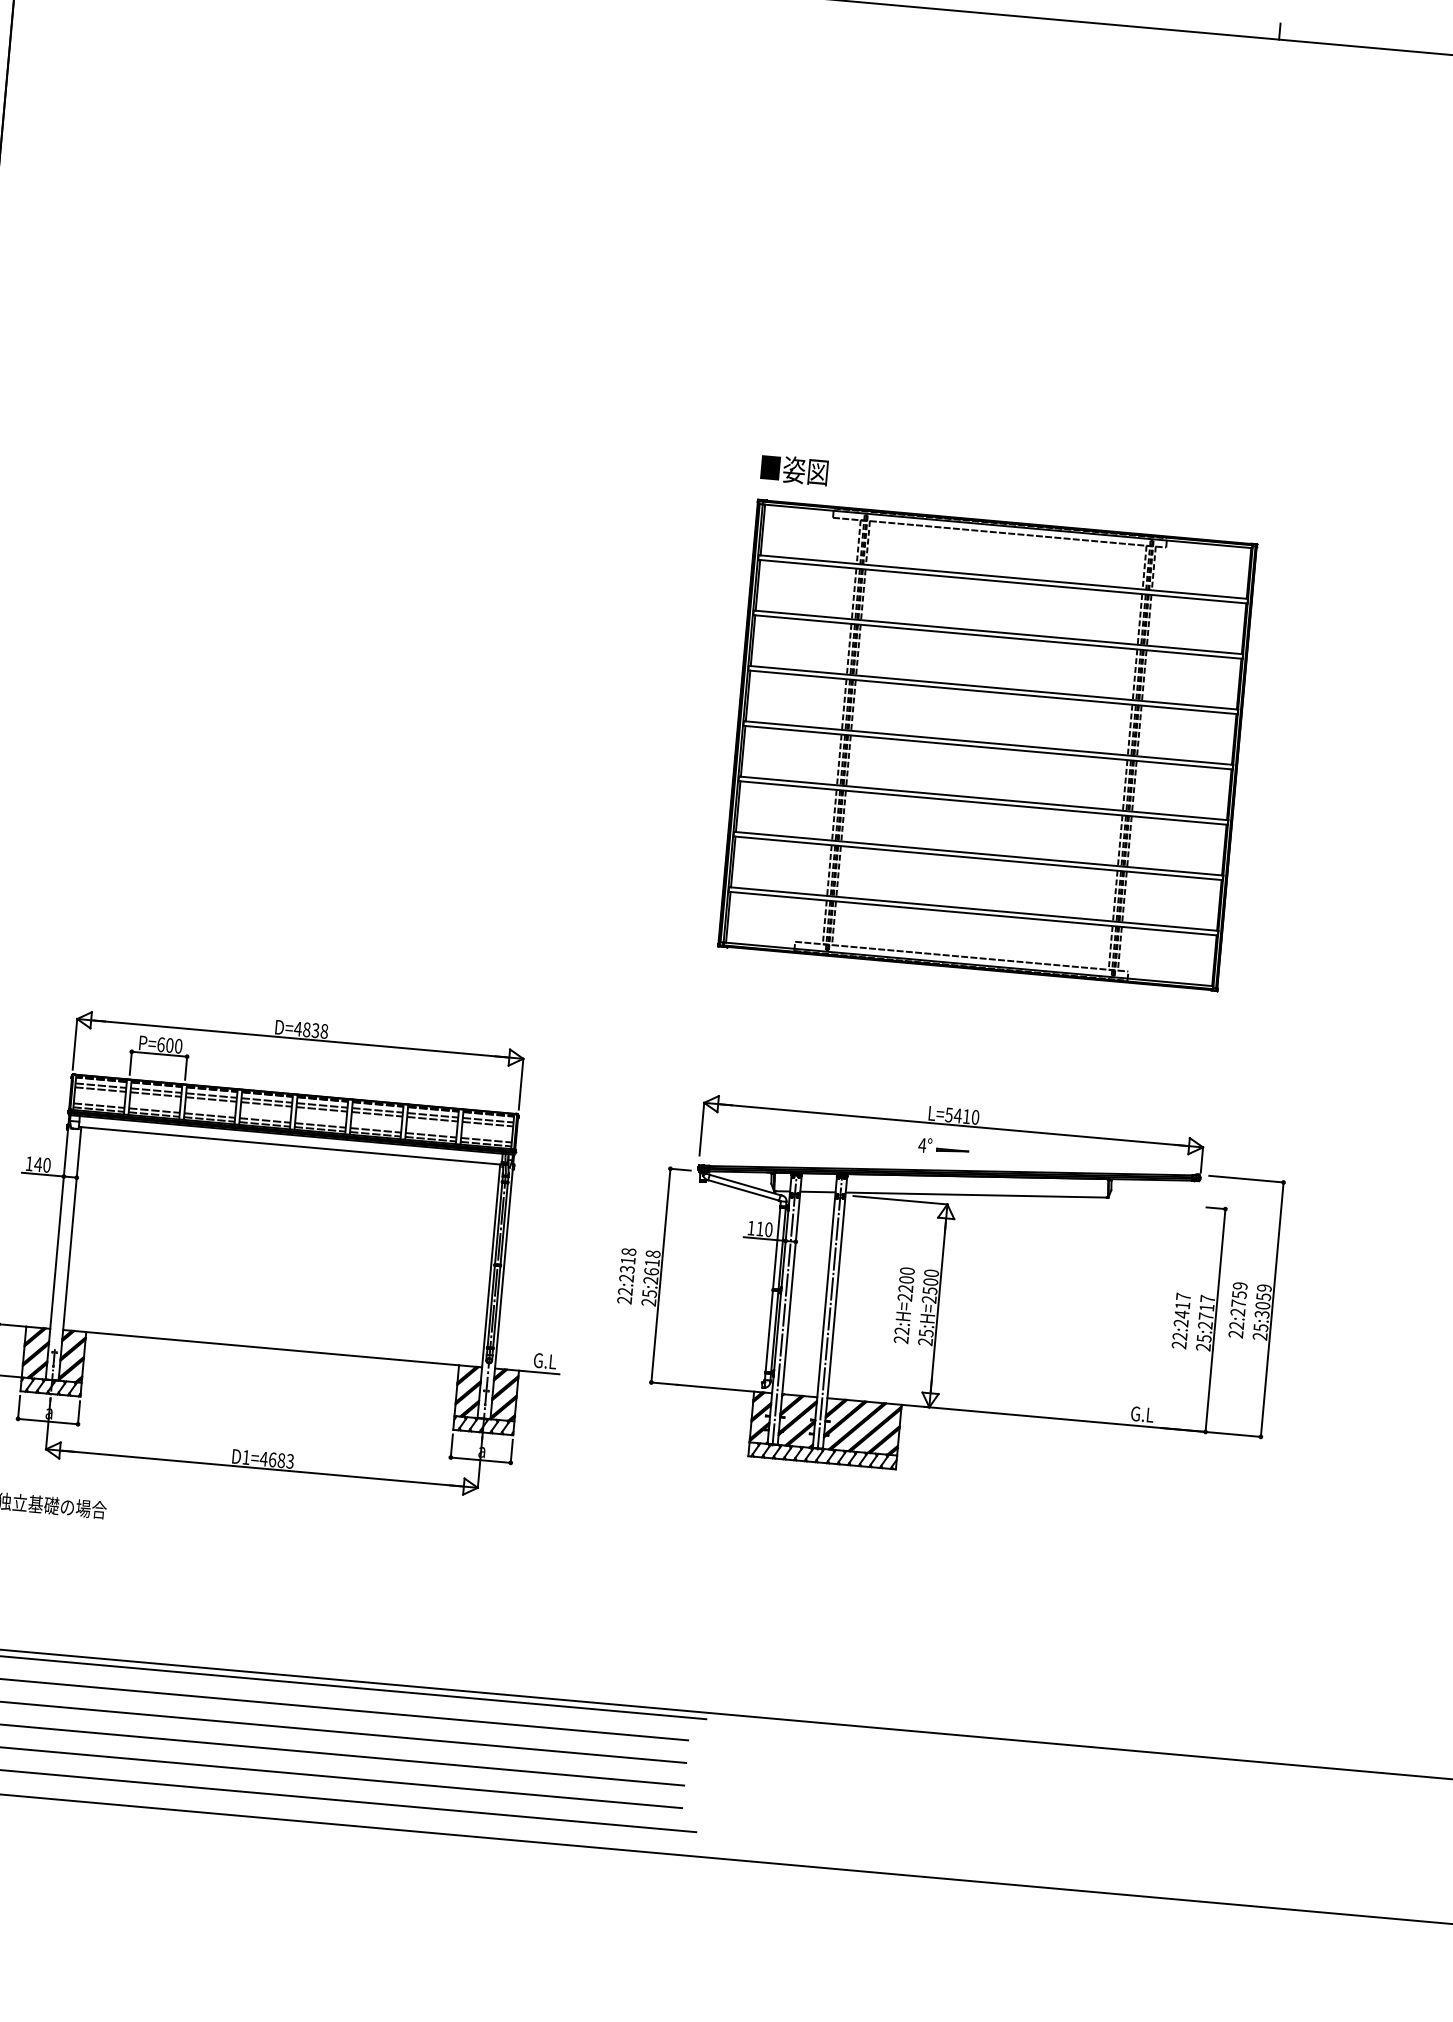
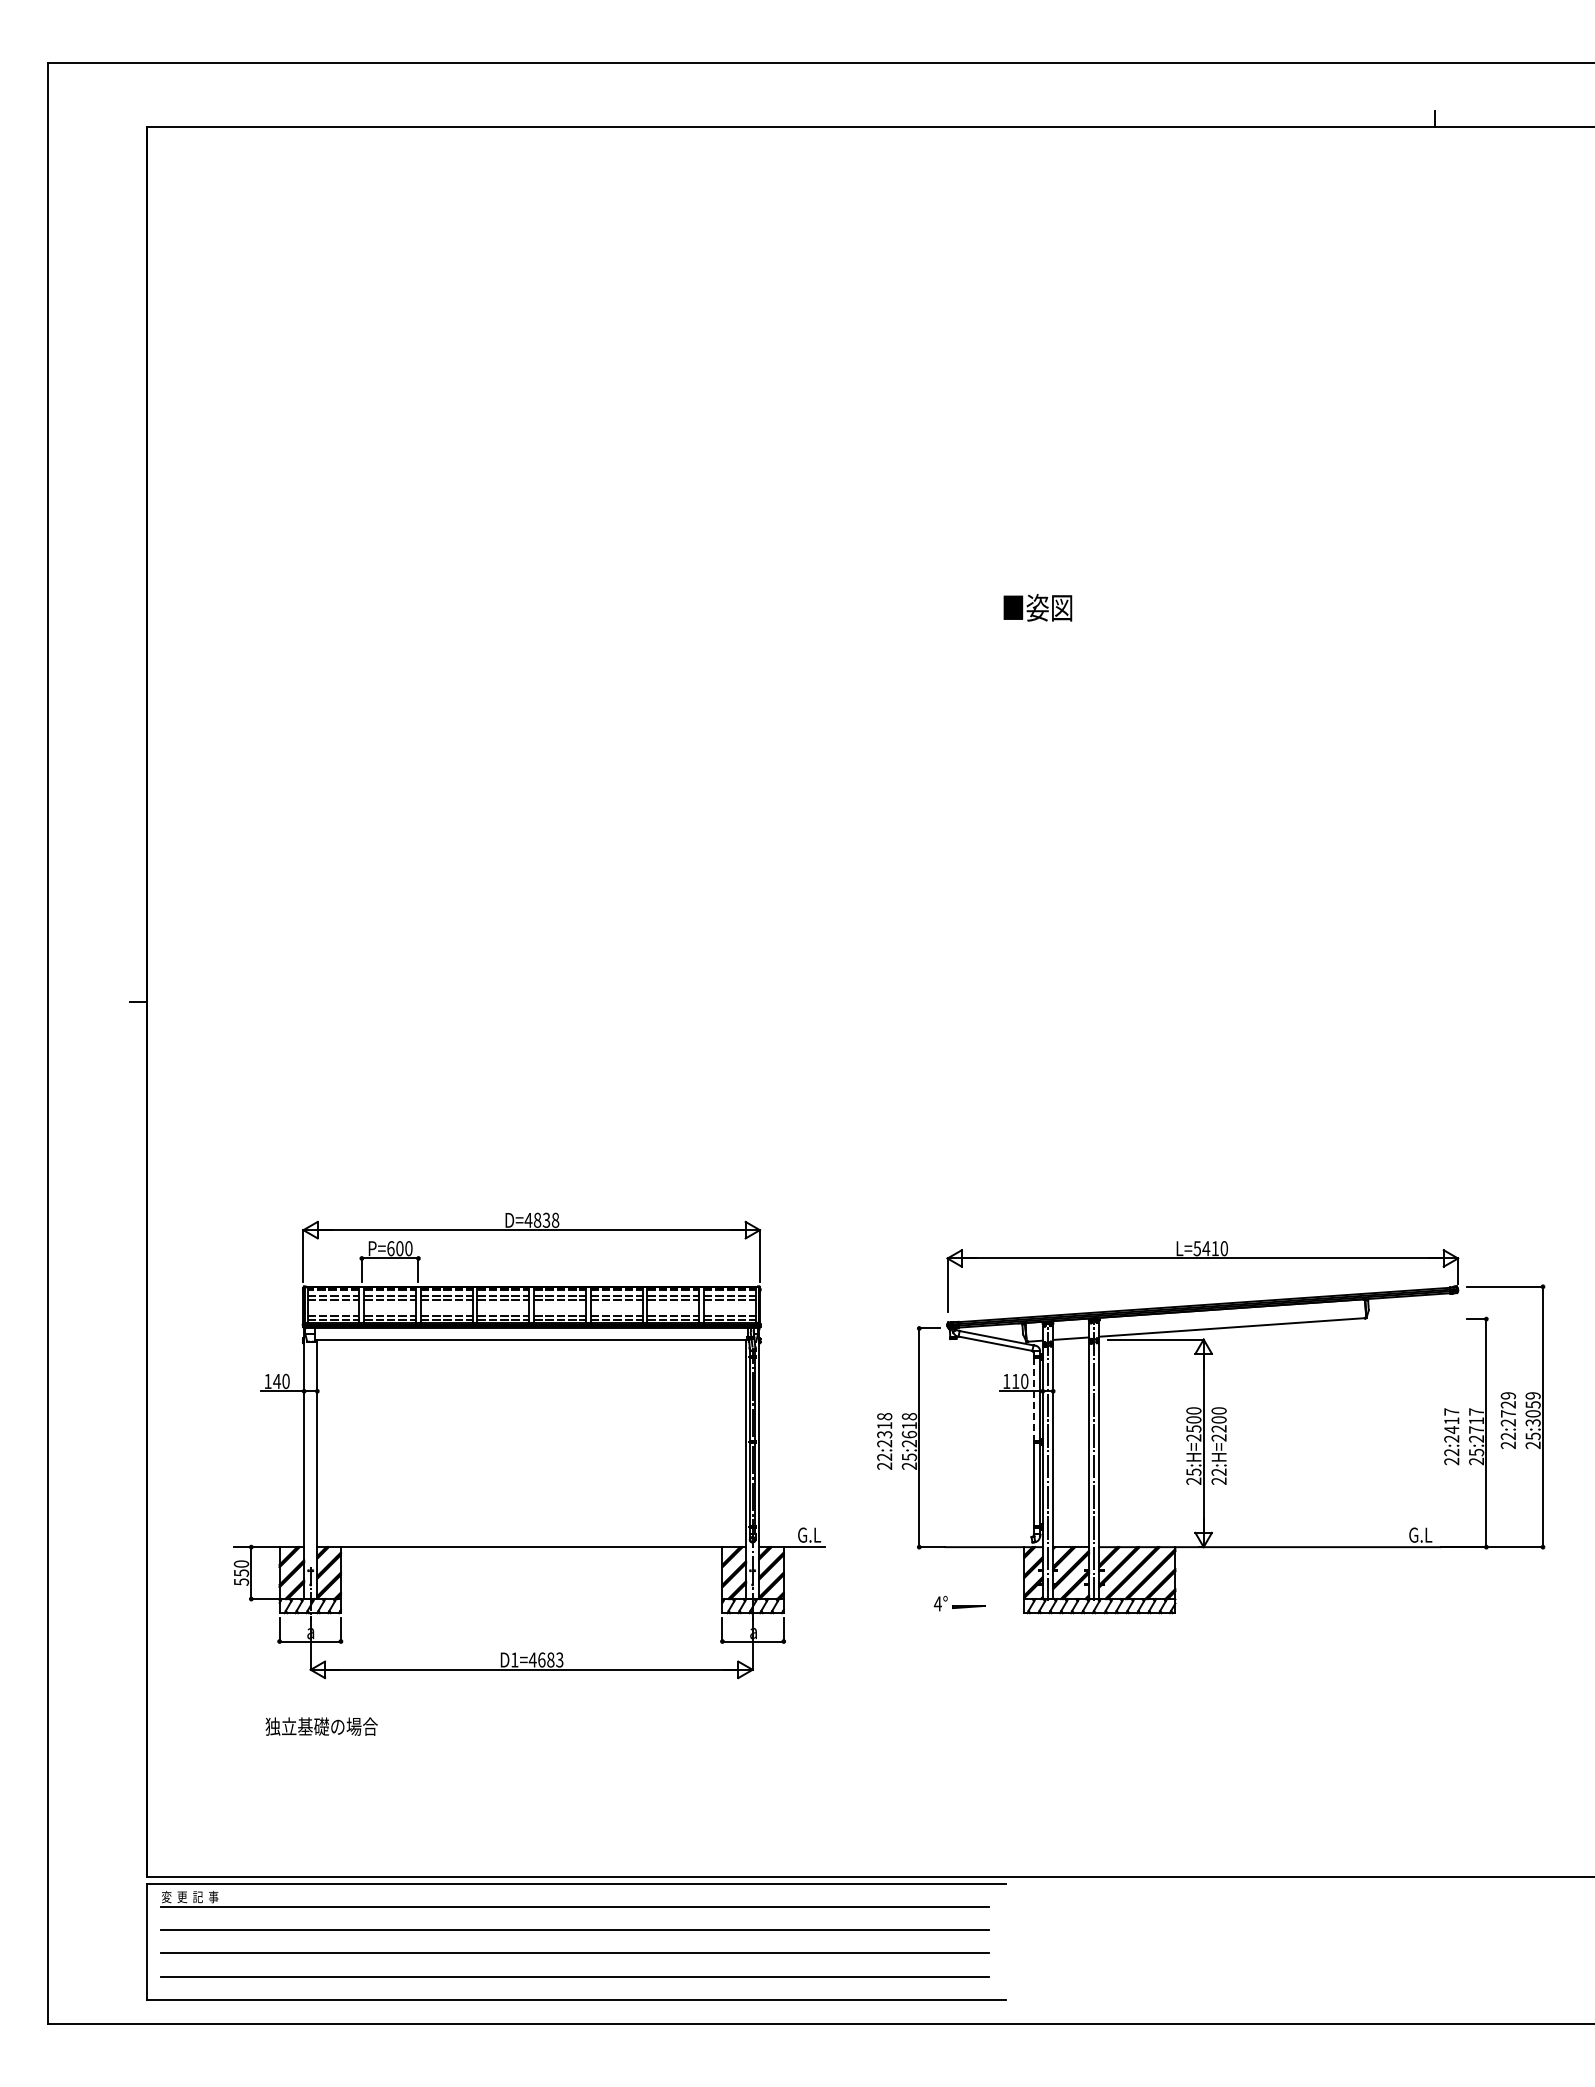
text: (794, 469) -> (1037, 607), moved
part: (987, 744) -> (1202, 869), removed
part: (943, 1146) -> (959, 1603), moved
line: (776, 1248) -> (1034, 1399), solid -> dashed
text: (1238, 1294) -> (1507, 1404), 22:2759 -> 22:2729
text: (903, 1304) -> (1218, 1445), moved

